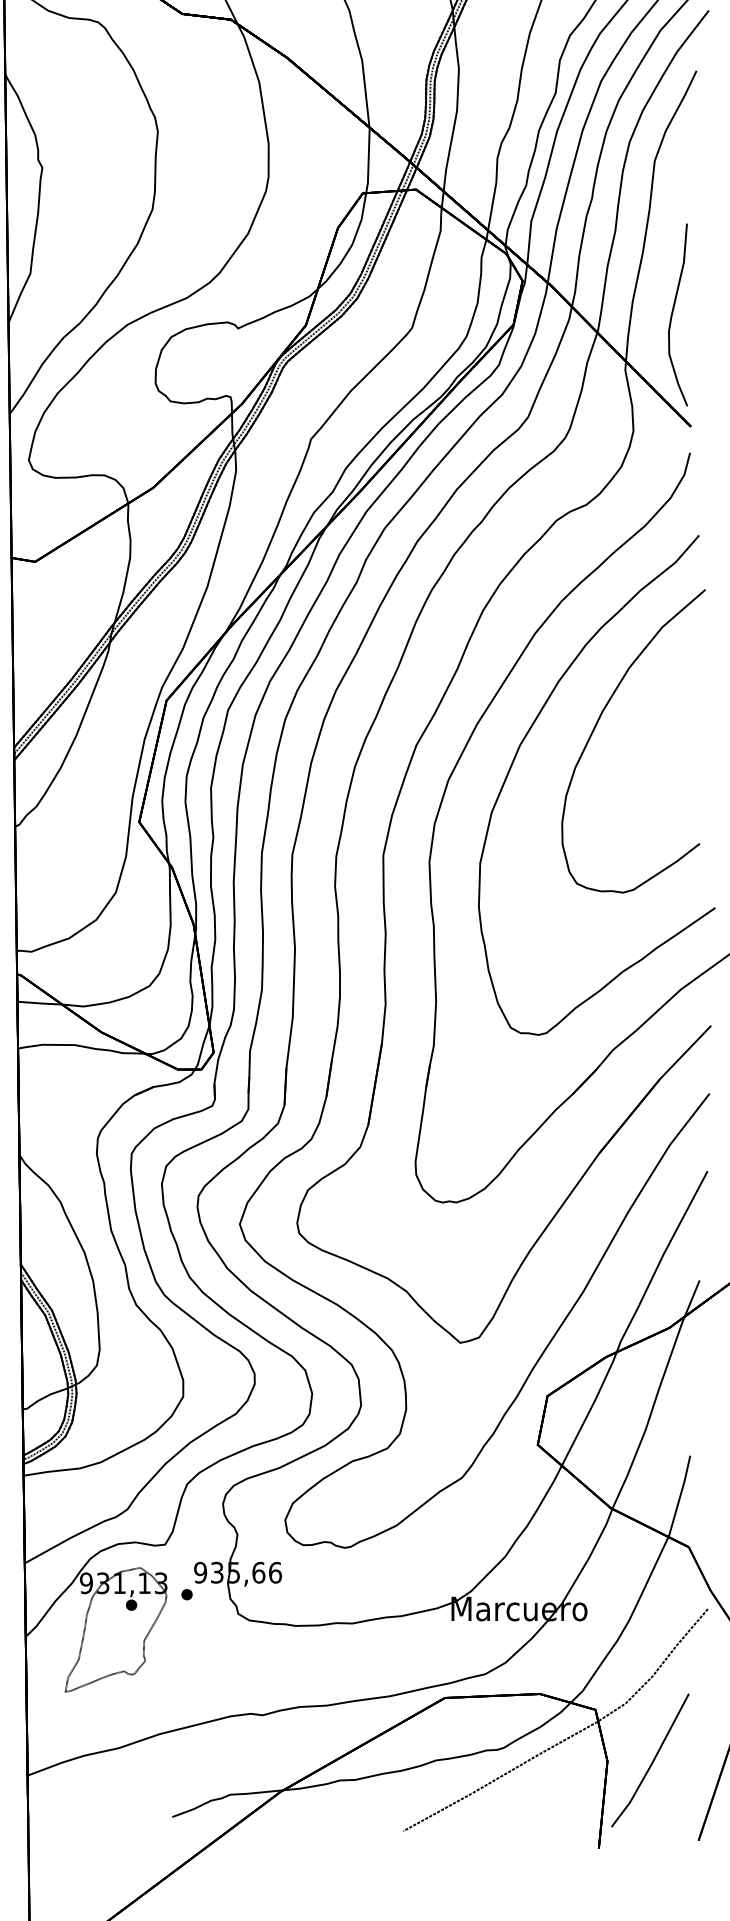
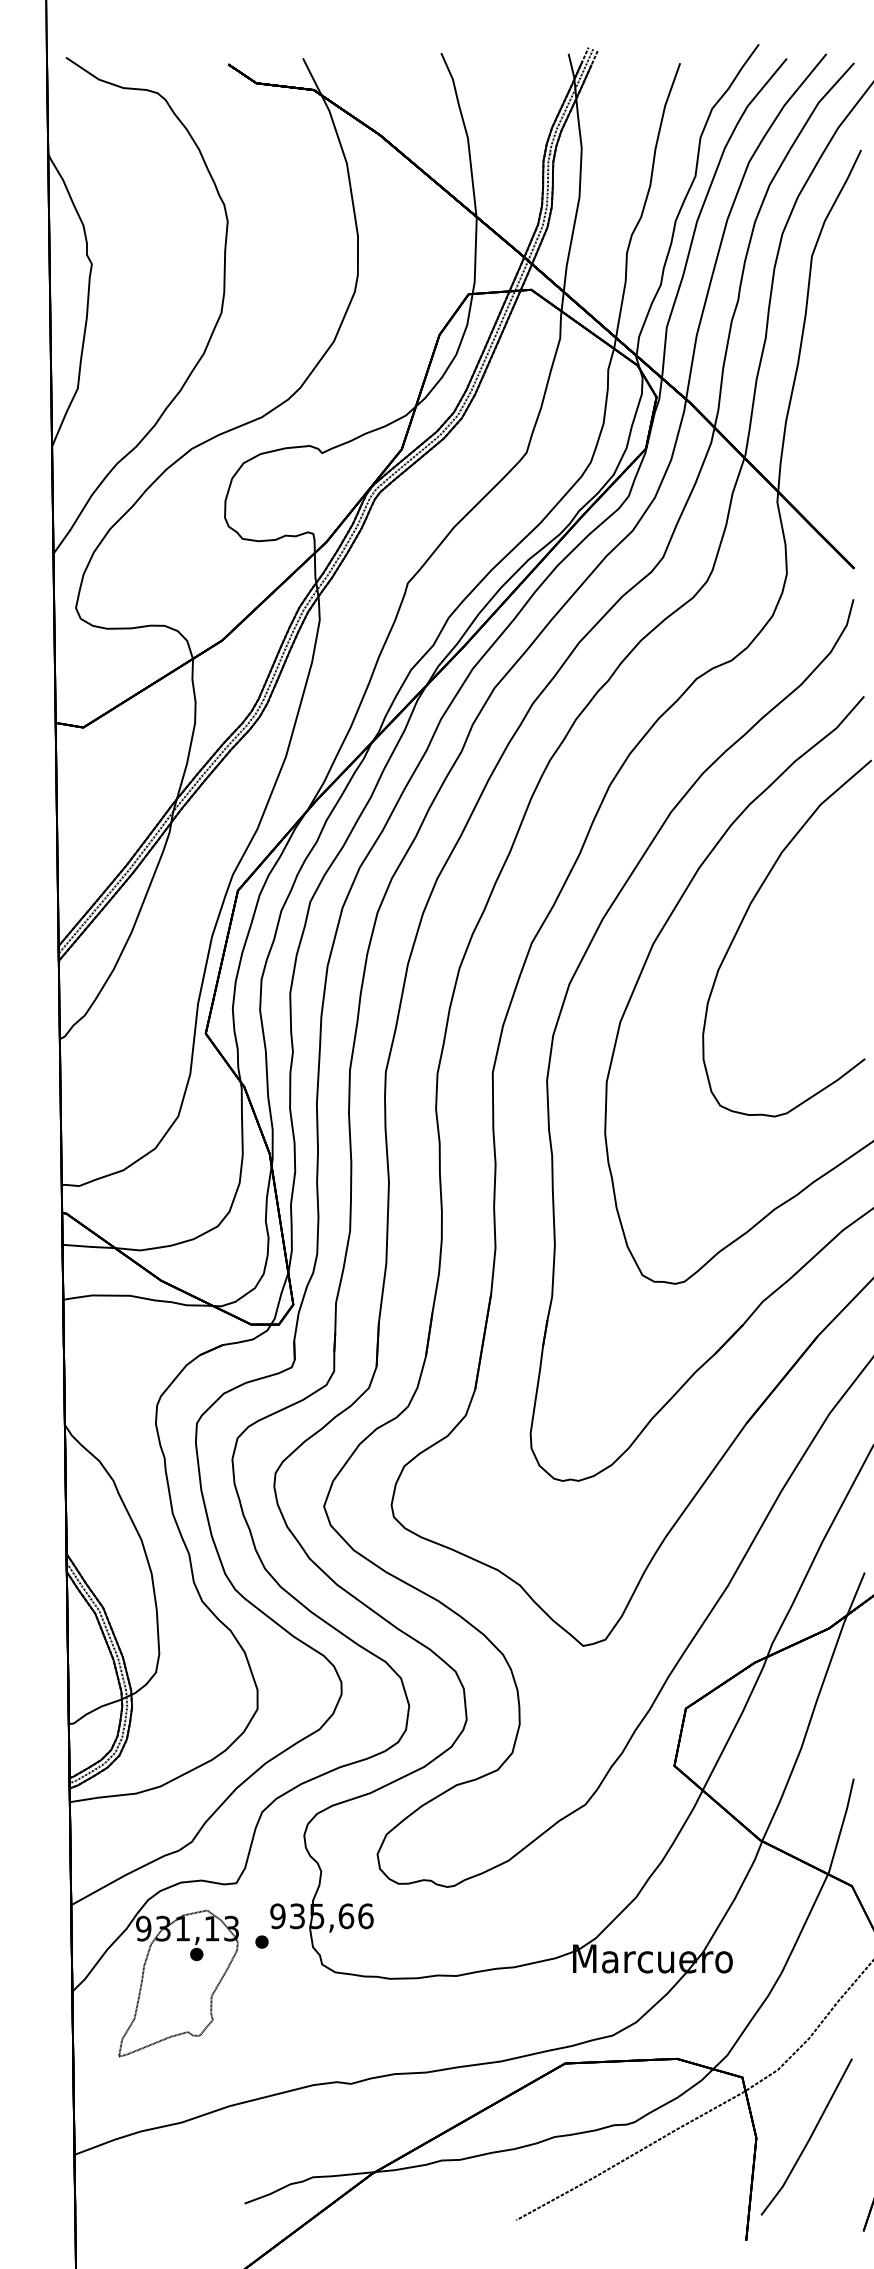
curve: (673, 314) -> (833, 436), removed

